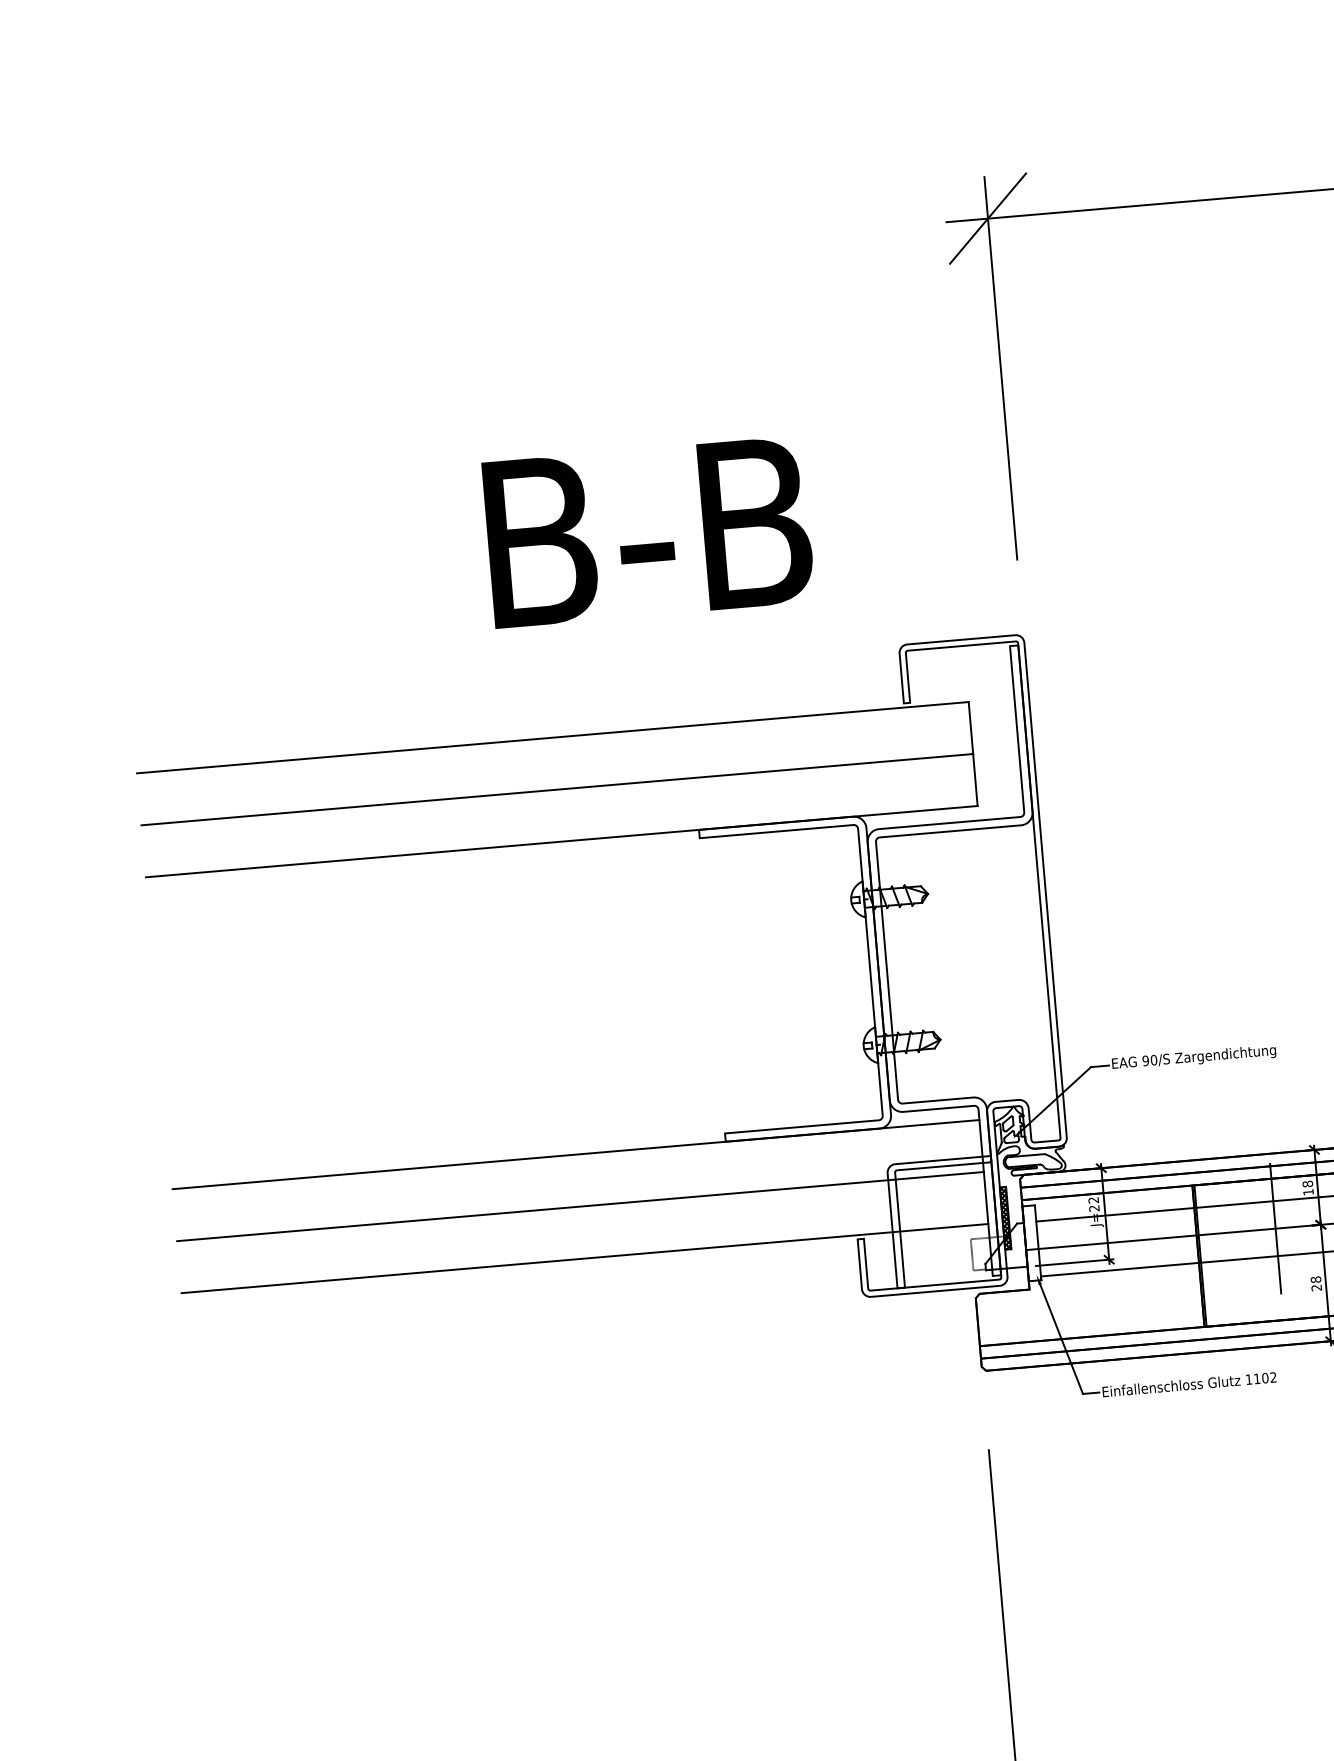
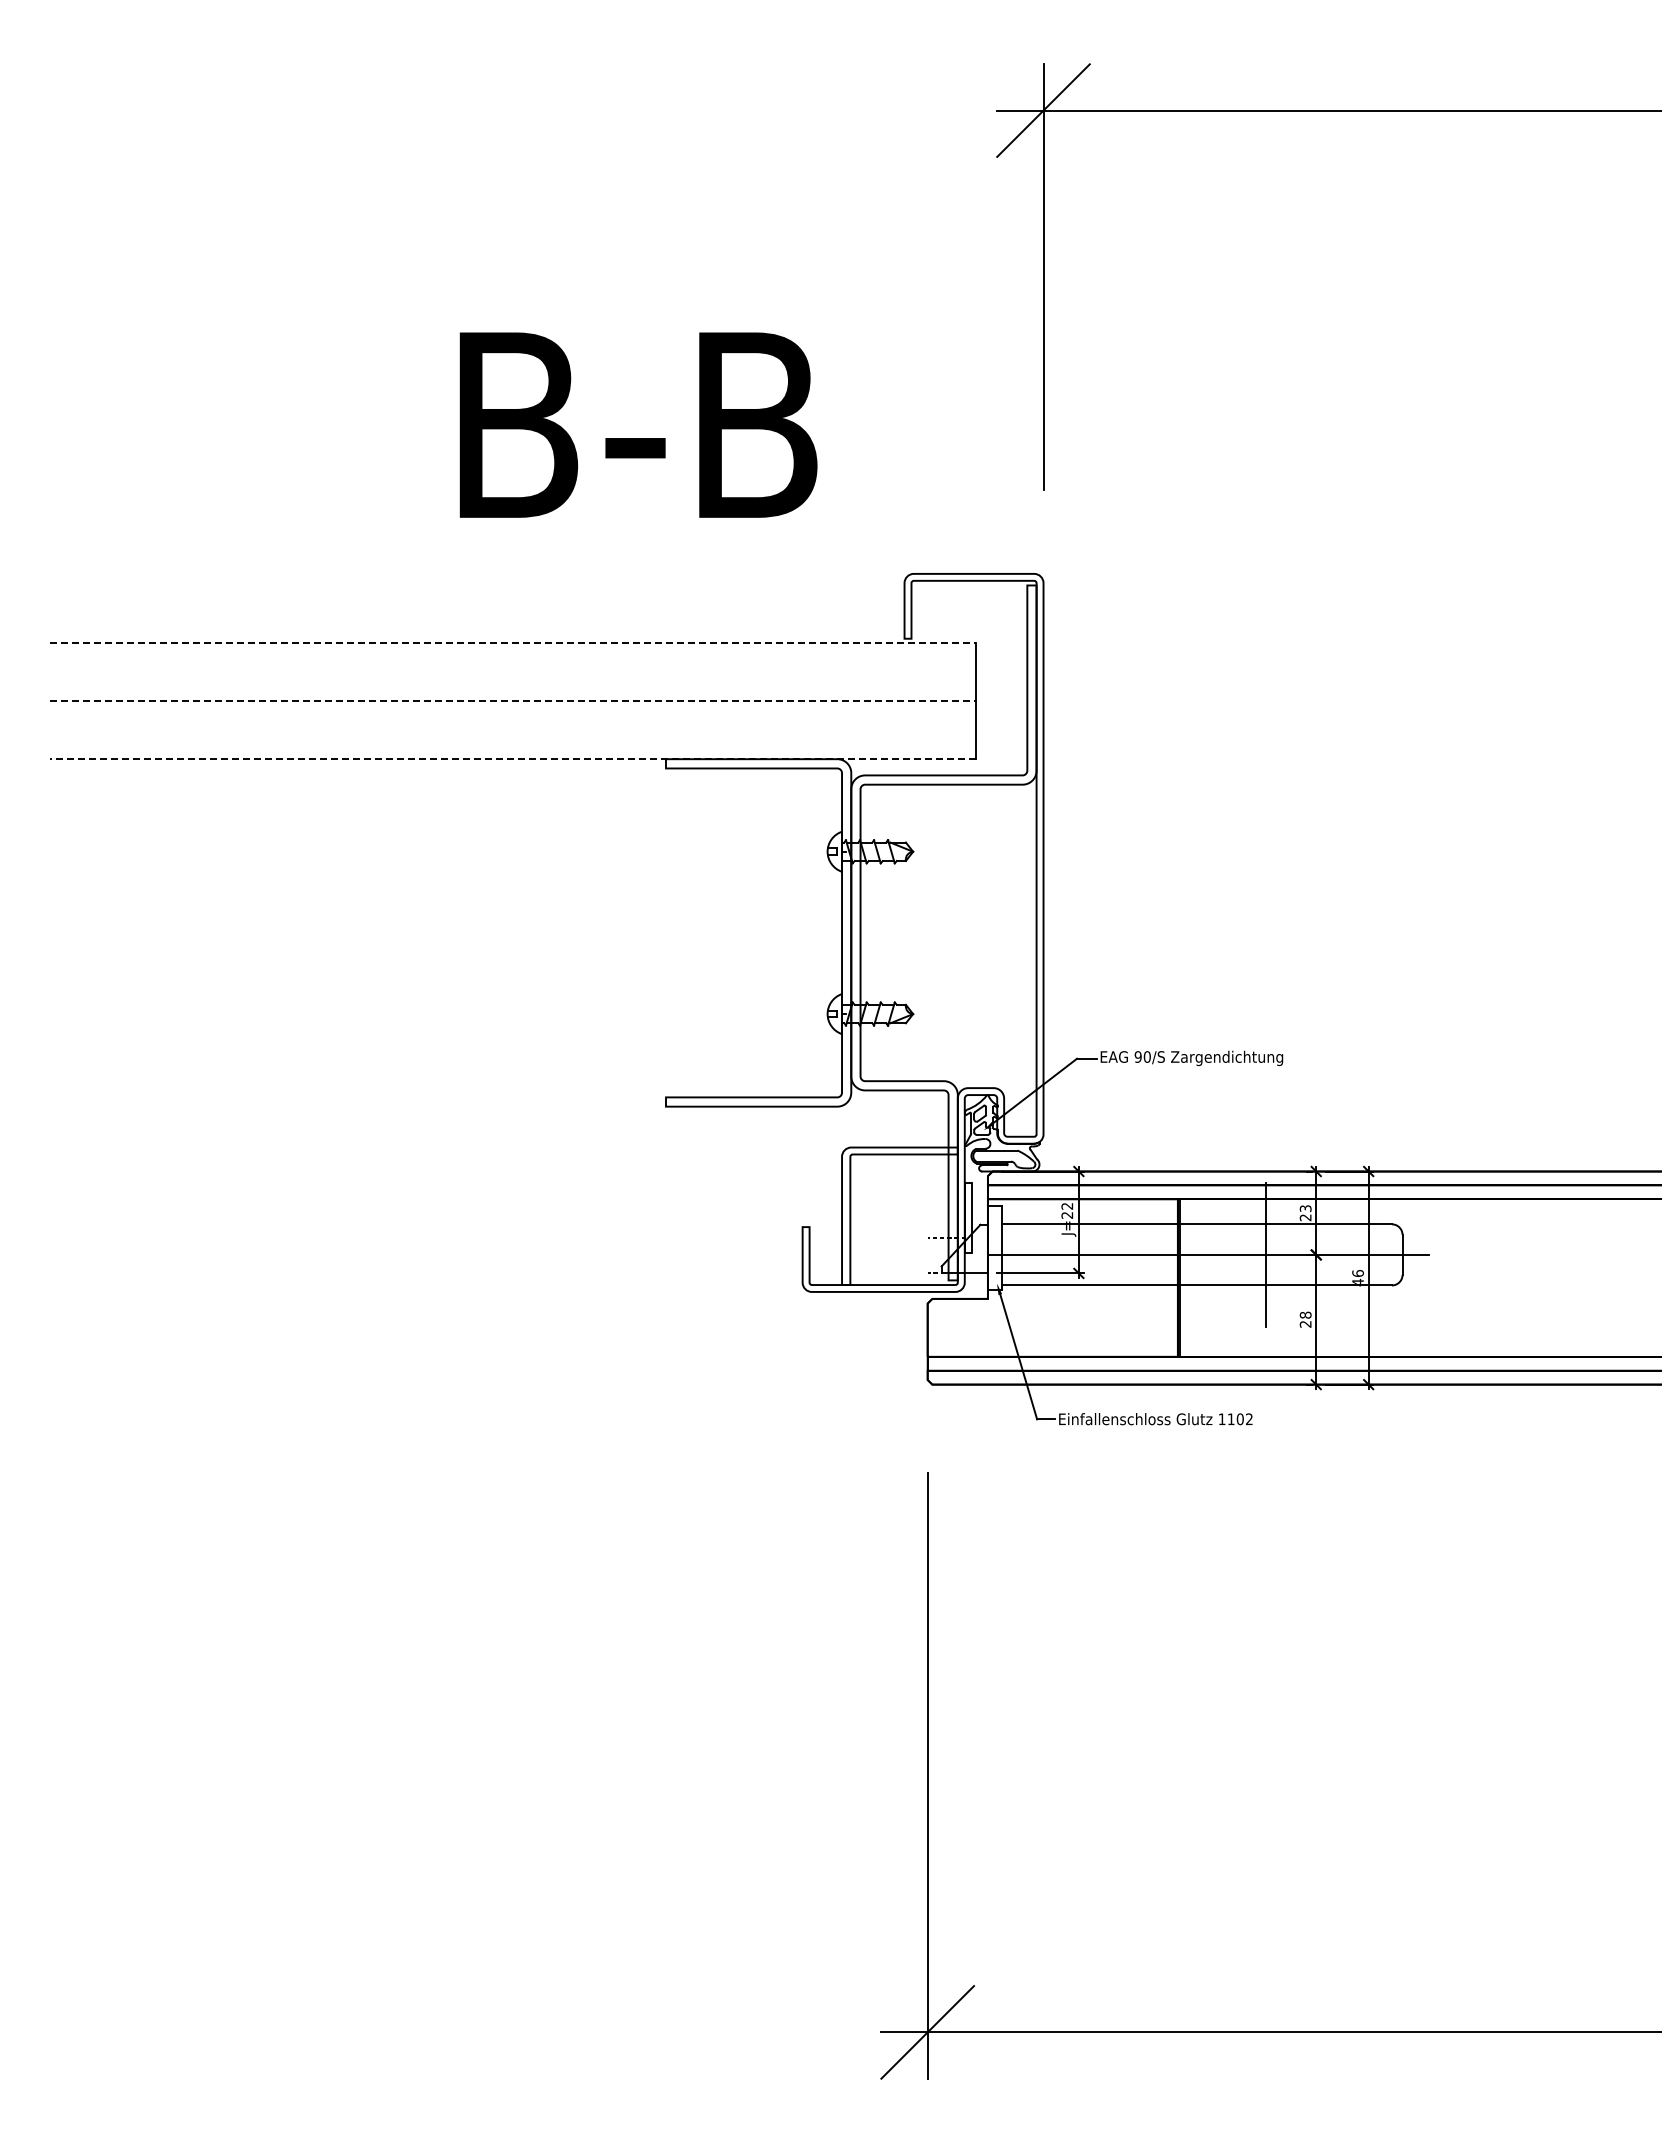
line: (553, 737) -> (513, 643), solid -> dashed
line: (557, 789) -> (513, 701), solid -> dashed
line: (561, 841) -> (512, 759), solid -> dashed
line: (575, 1154) -> (498, 1106), removed
text: (1308, 1188) -> (1305, 1213), 18 -> 23
line: (579, 1206) -> (498, 1164), removed
hatch: (1004, 1218) -> (967, 1217), removed
line: (971, 1254) -> (927, 1254), removed
line: (584, 1258) -> (498, 1222), removed

